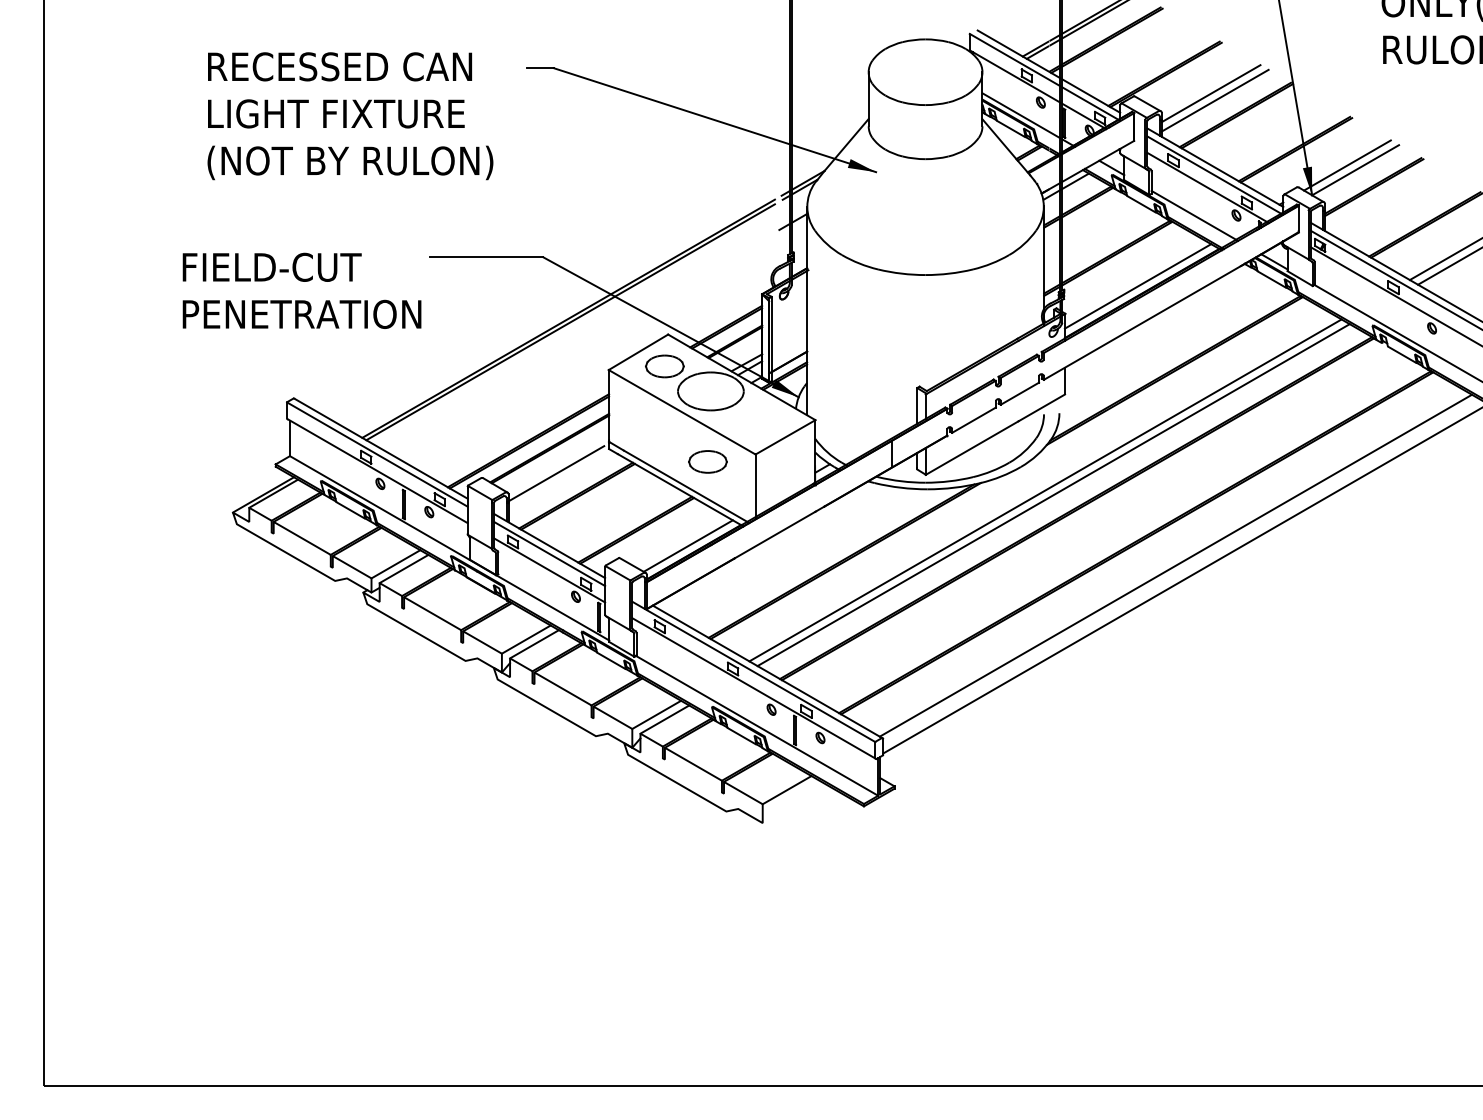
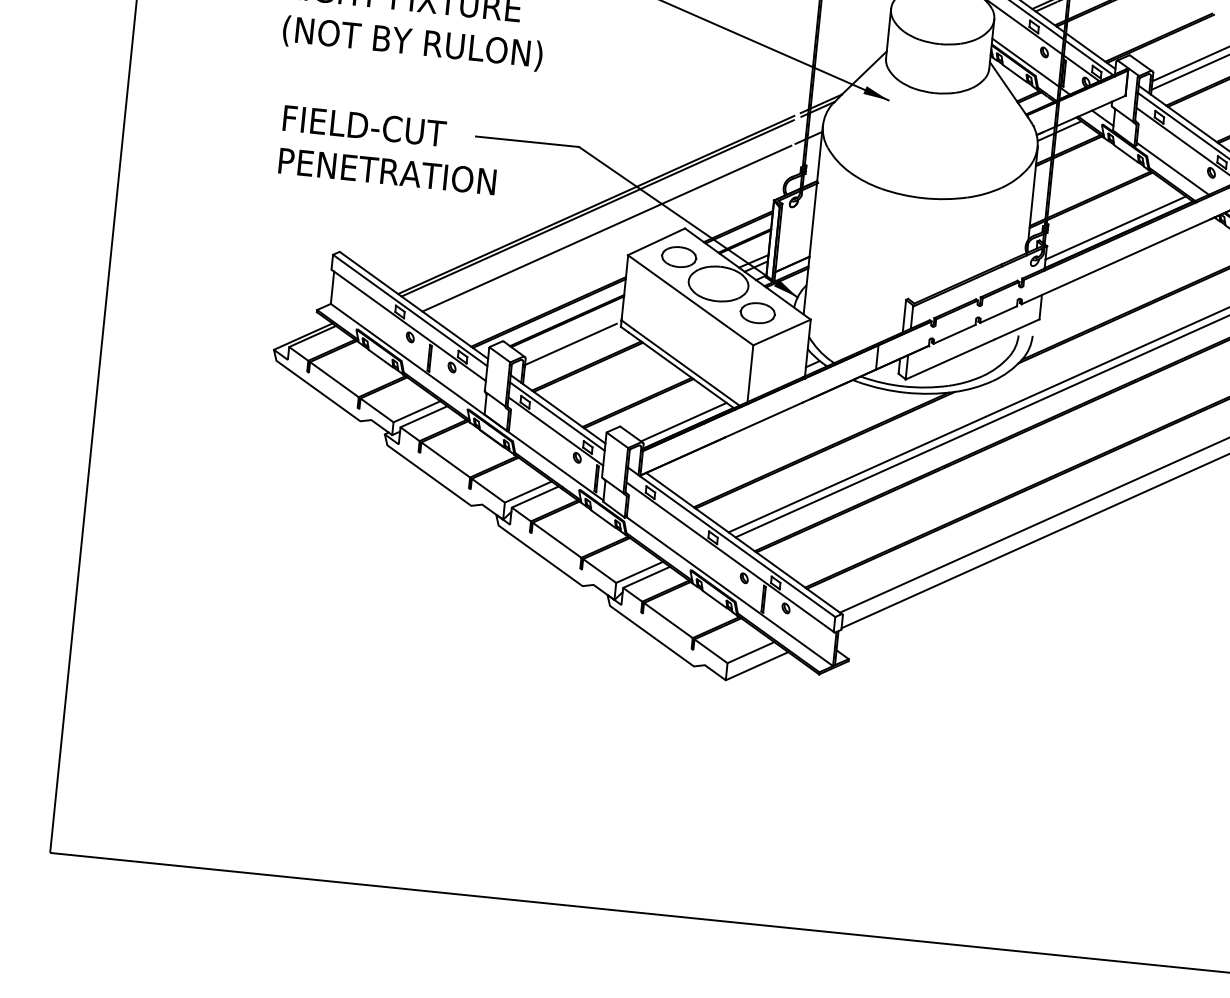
text: (301, 290) -> (389, 149), moved
line: (582, 343) -> (606, 228), added
part: (707, 461) -> (757, 312), moved
line: (794, 804) -> (756, 666), added

